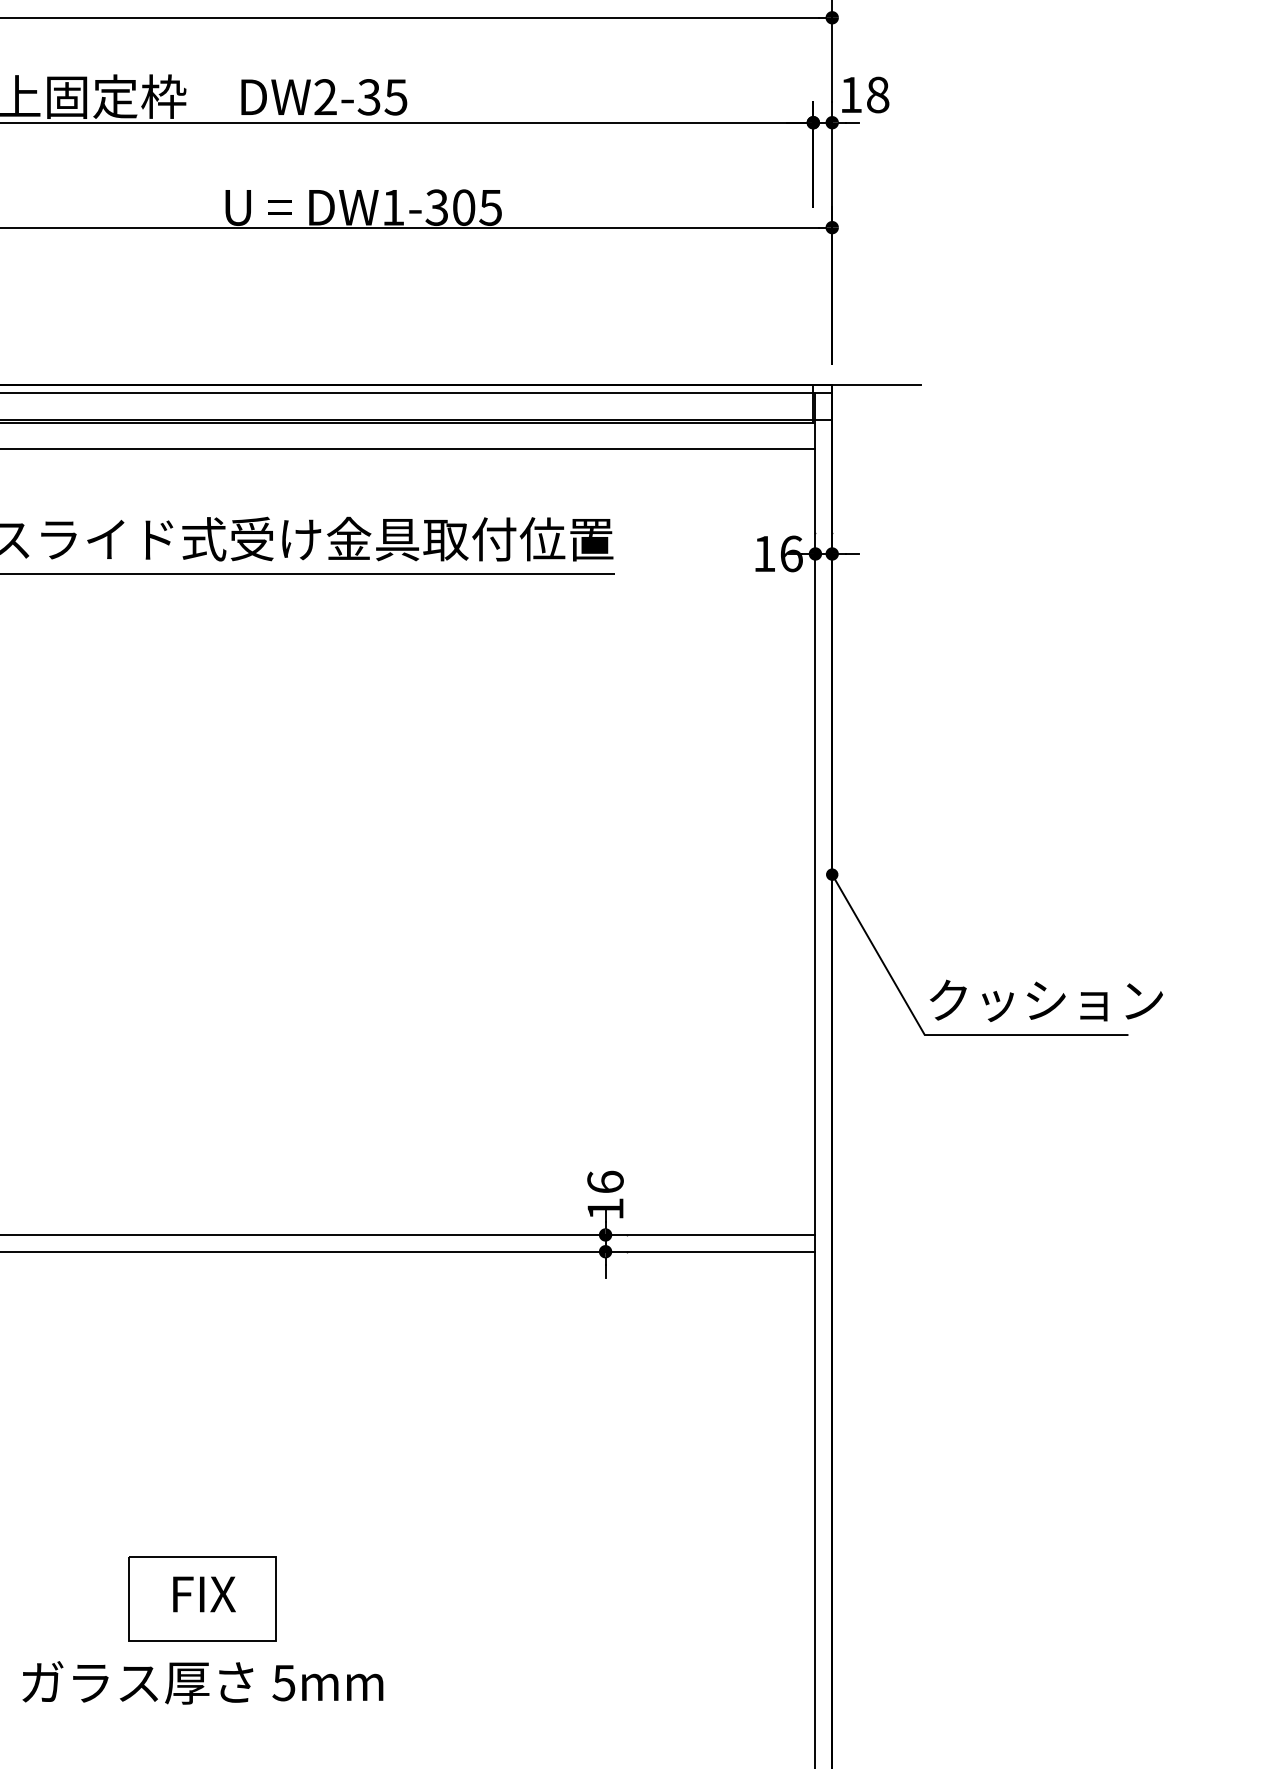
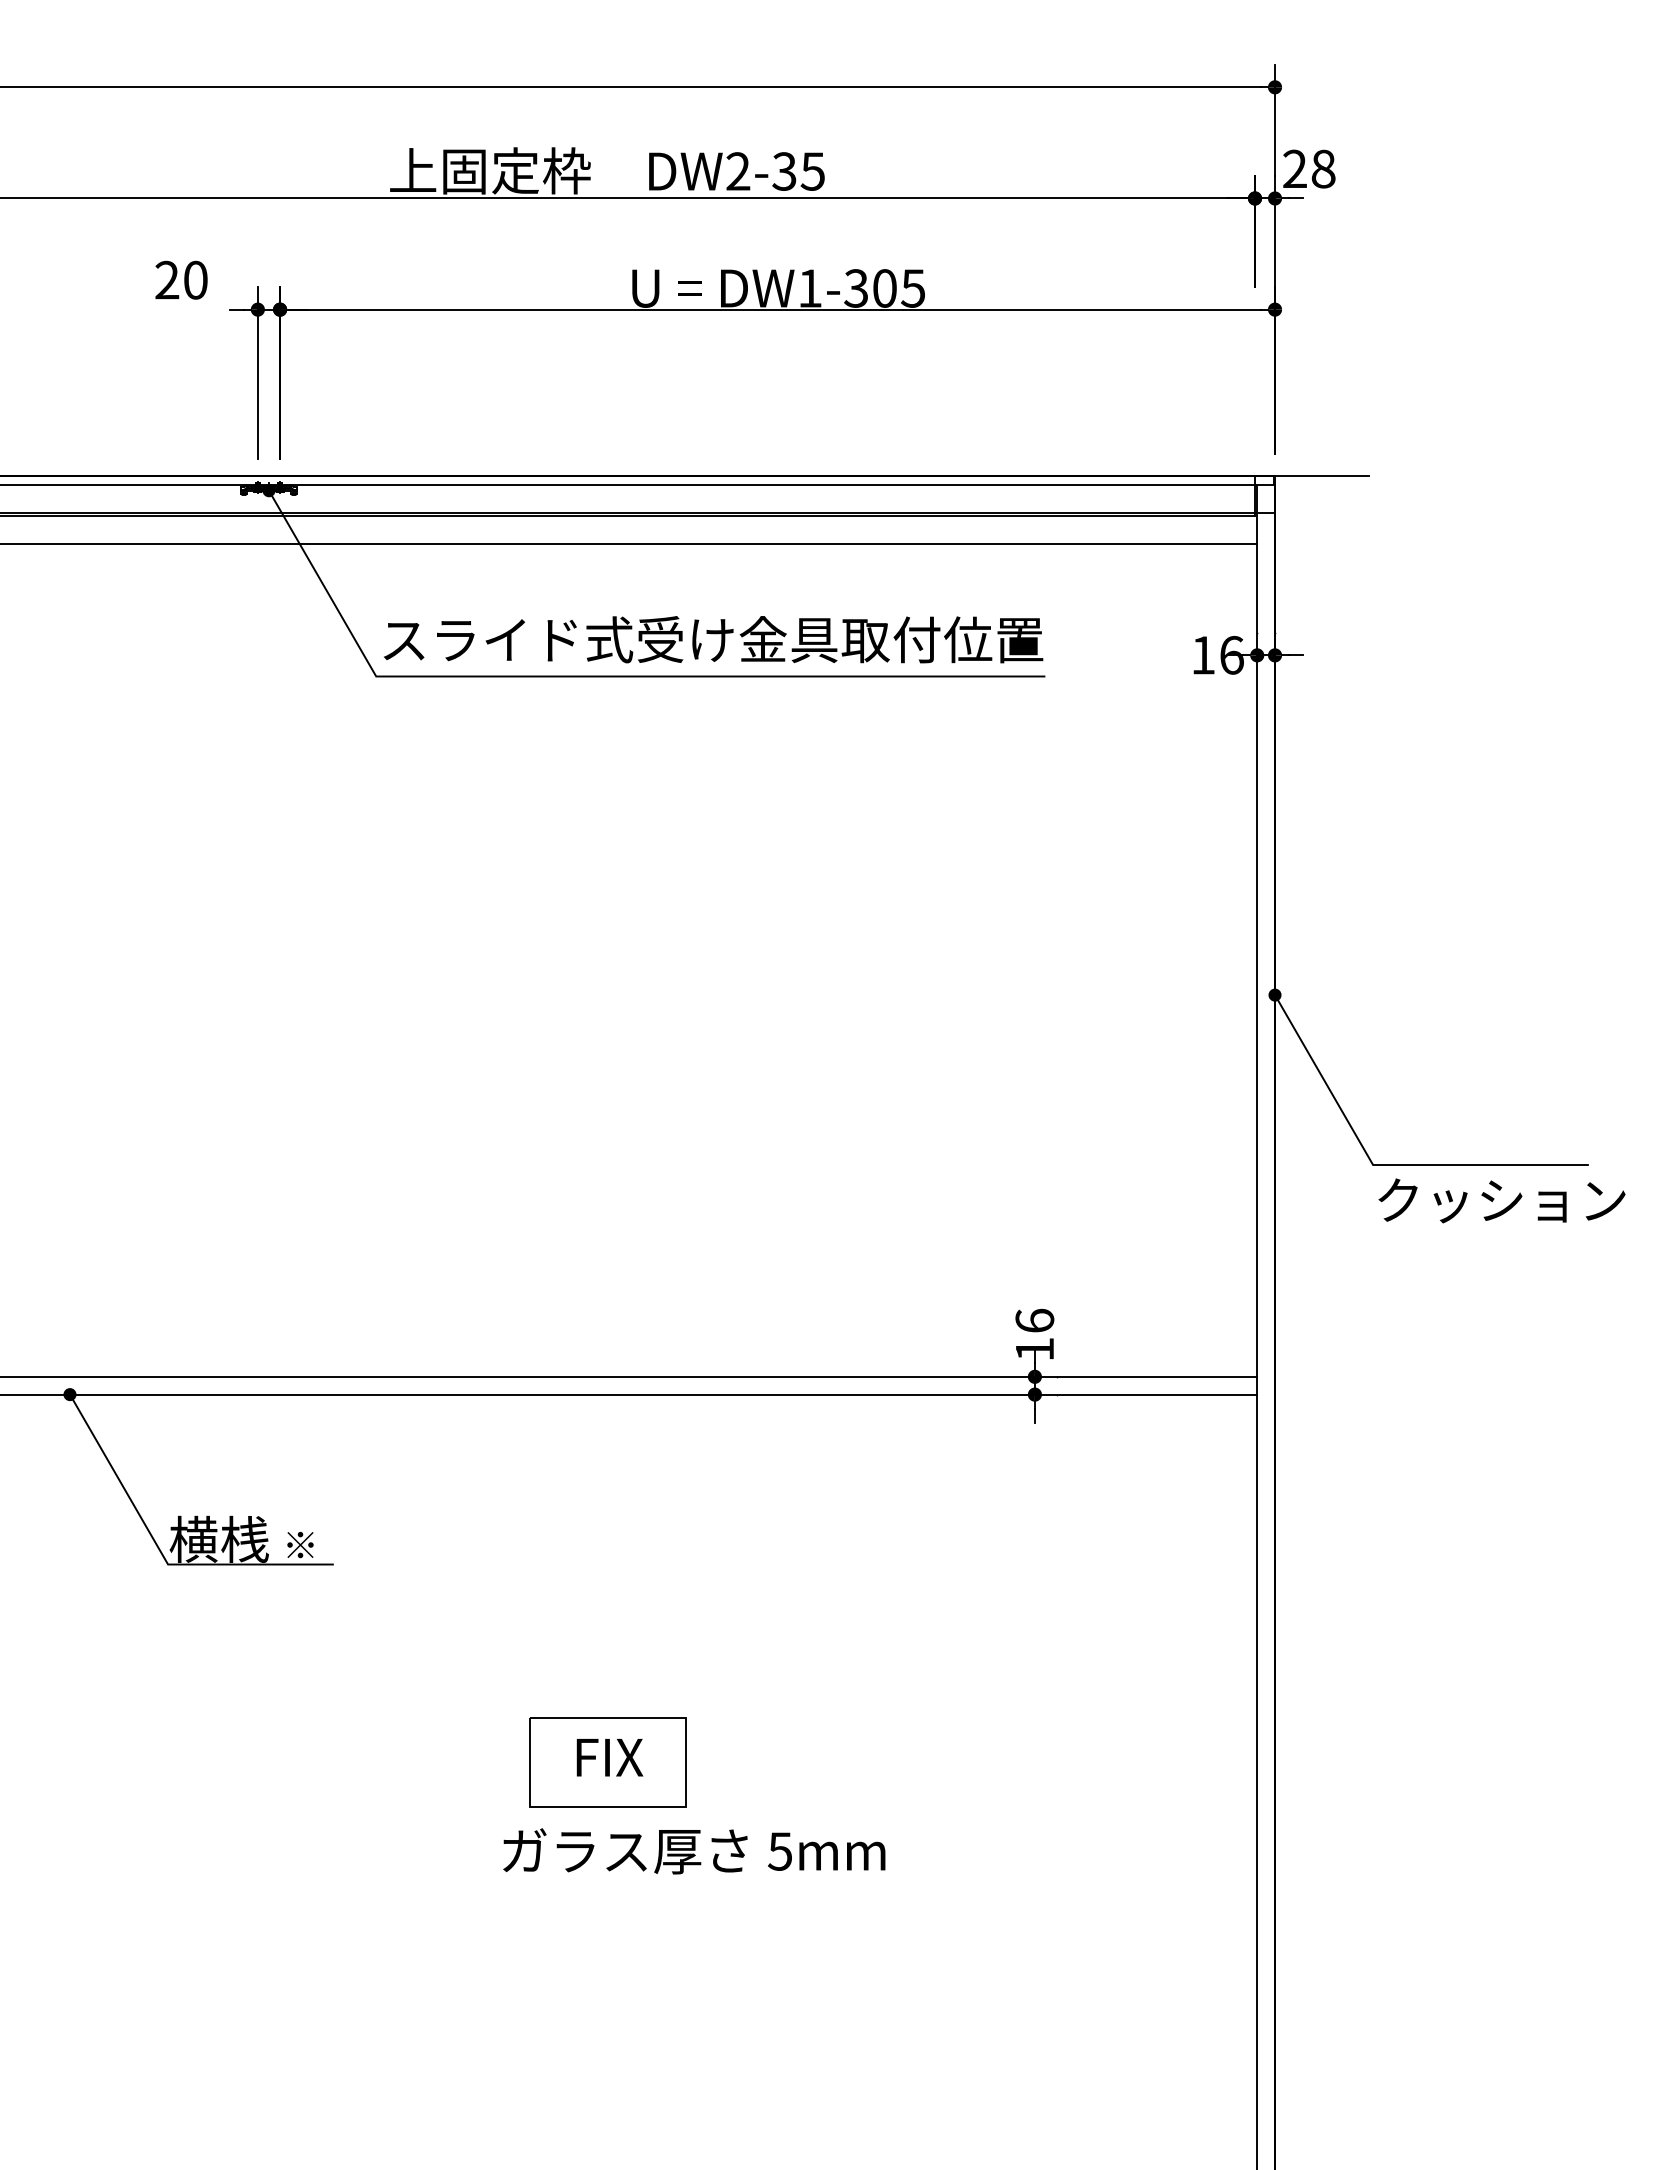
text: (850, 94) -> (1294, 168), 18 -> 28
text: (1045, 1000) -> (1501, 1200), moved
text: (203, 1683) -> (694, 1851), moved

